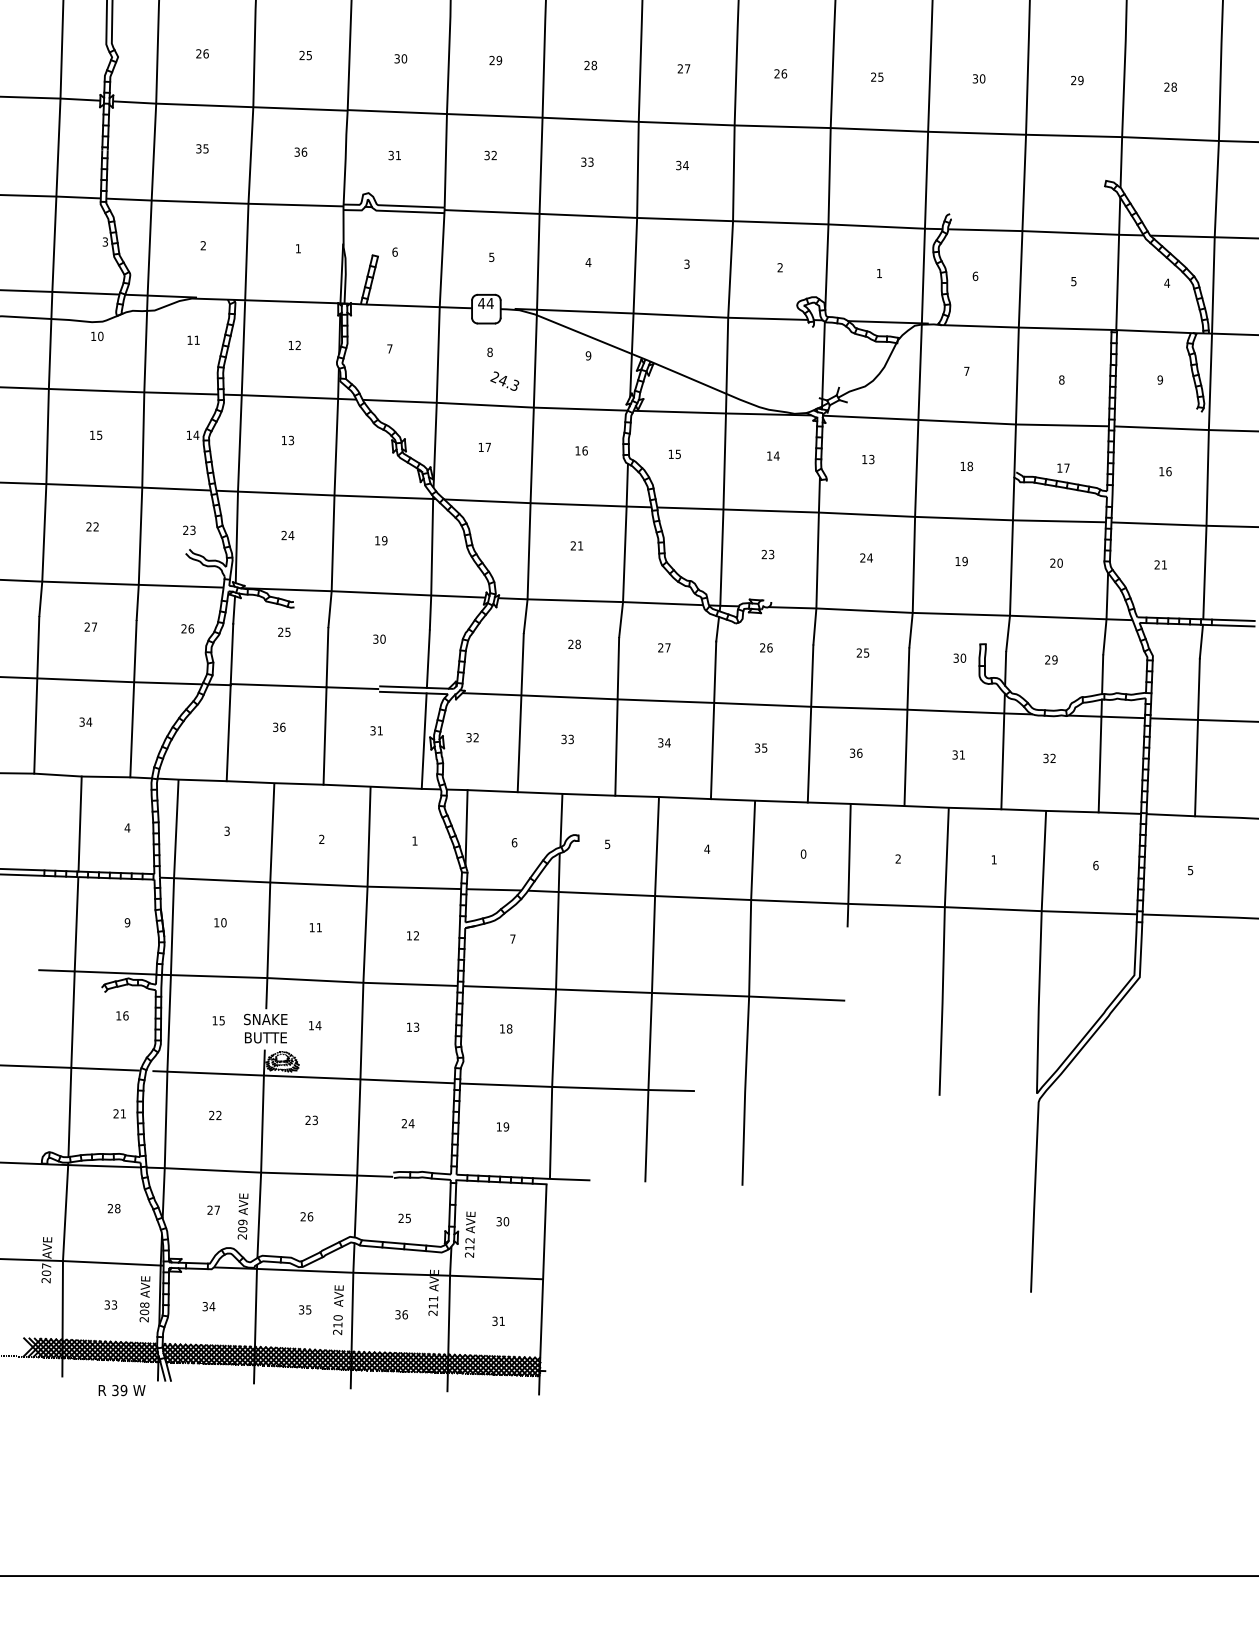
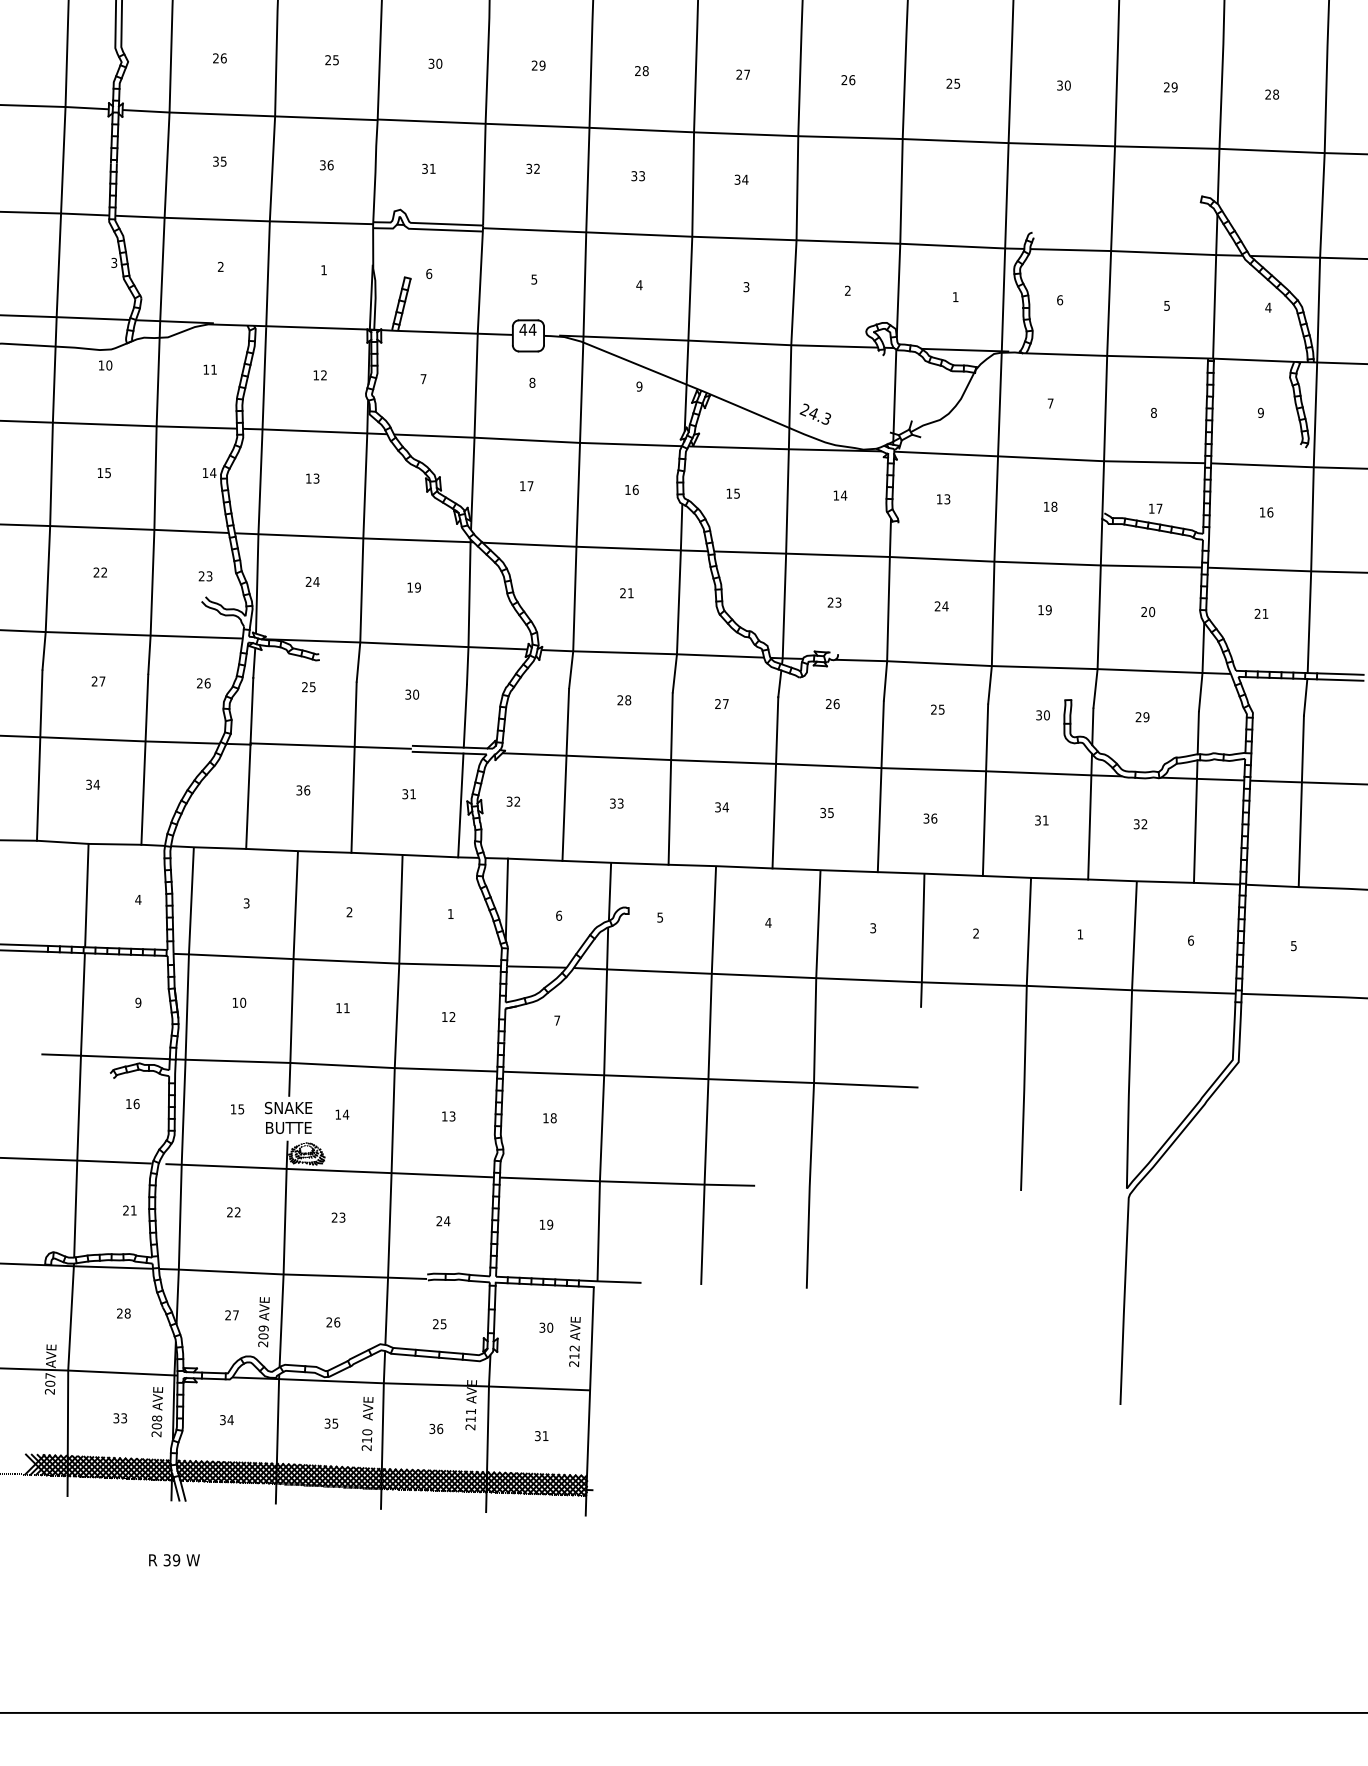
text: (503, 380) -> (814, 413), moved
text: (803, 854) -> (873, 928), 0 -> 3
text: (469, 1234) -> (574, 1341), moved
text: (122, 1390) -> (174, 1560), moved

